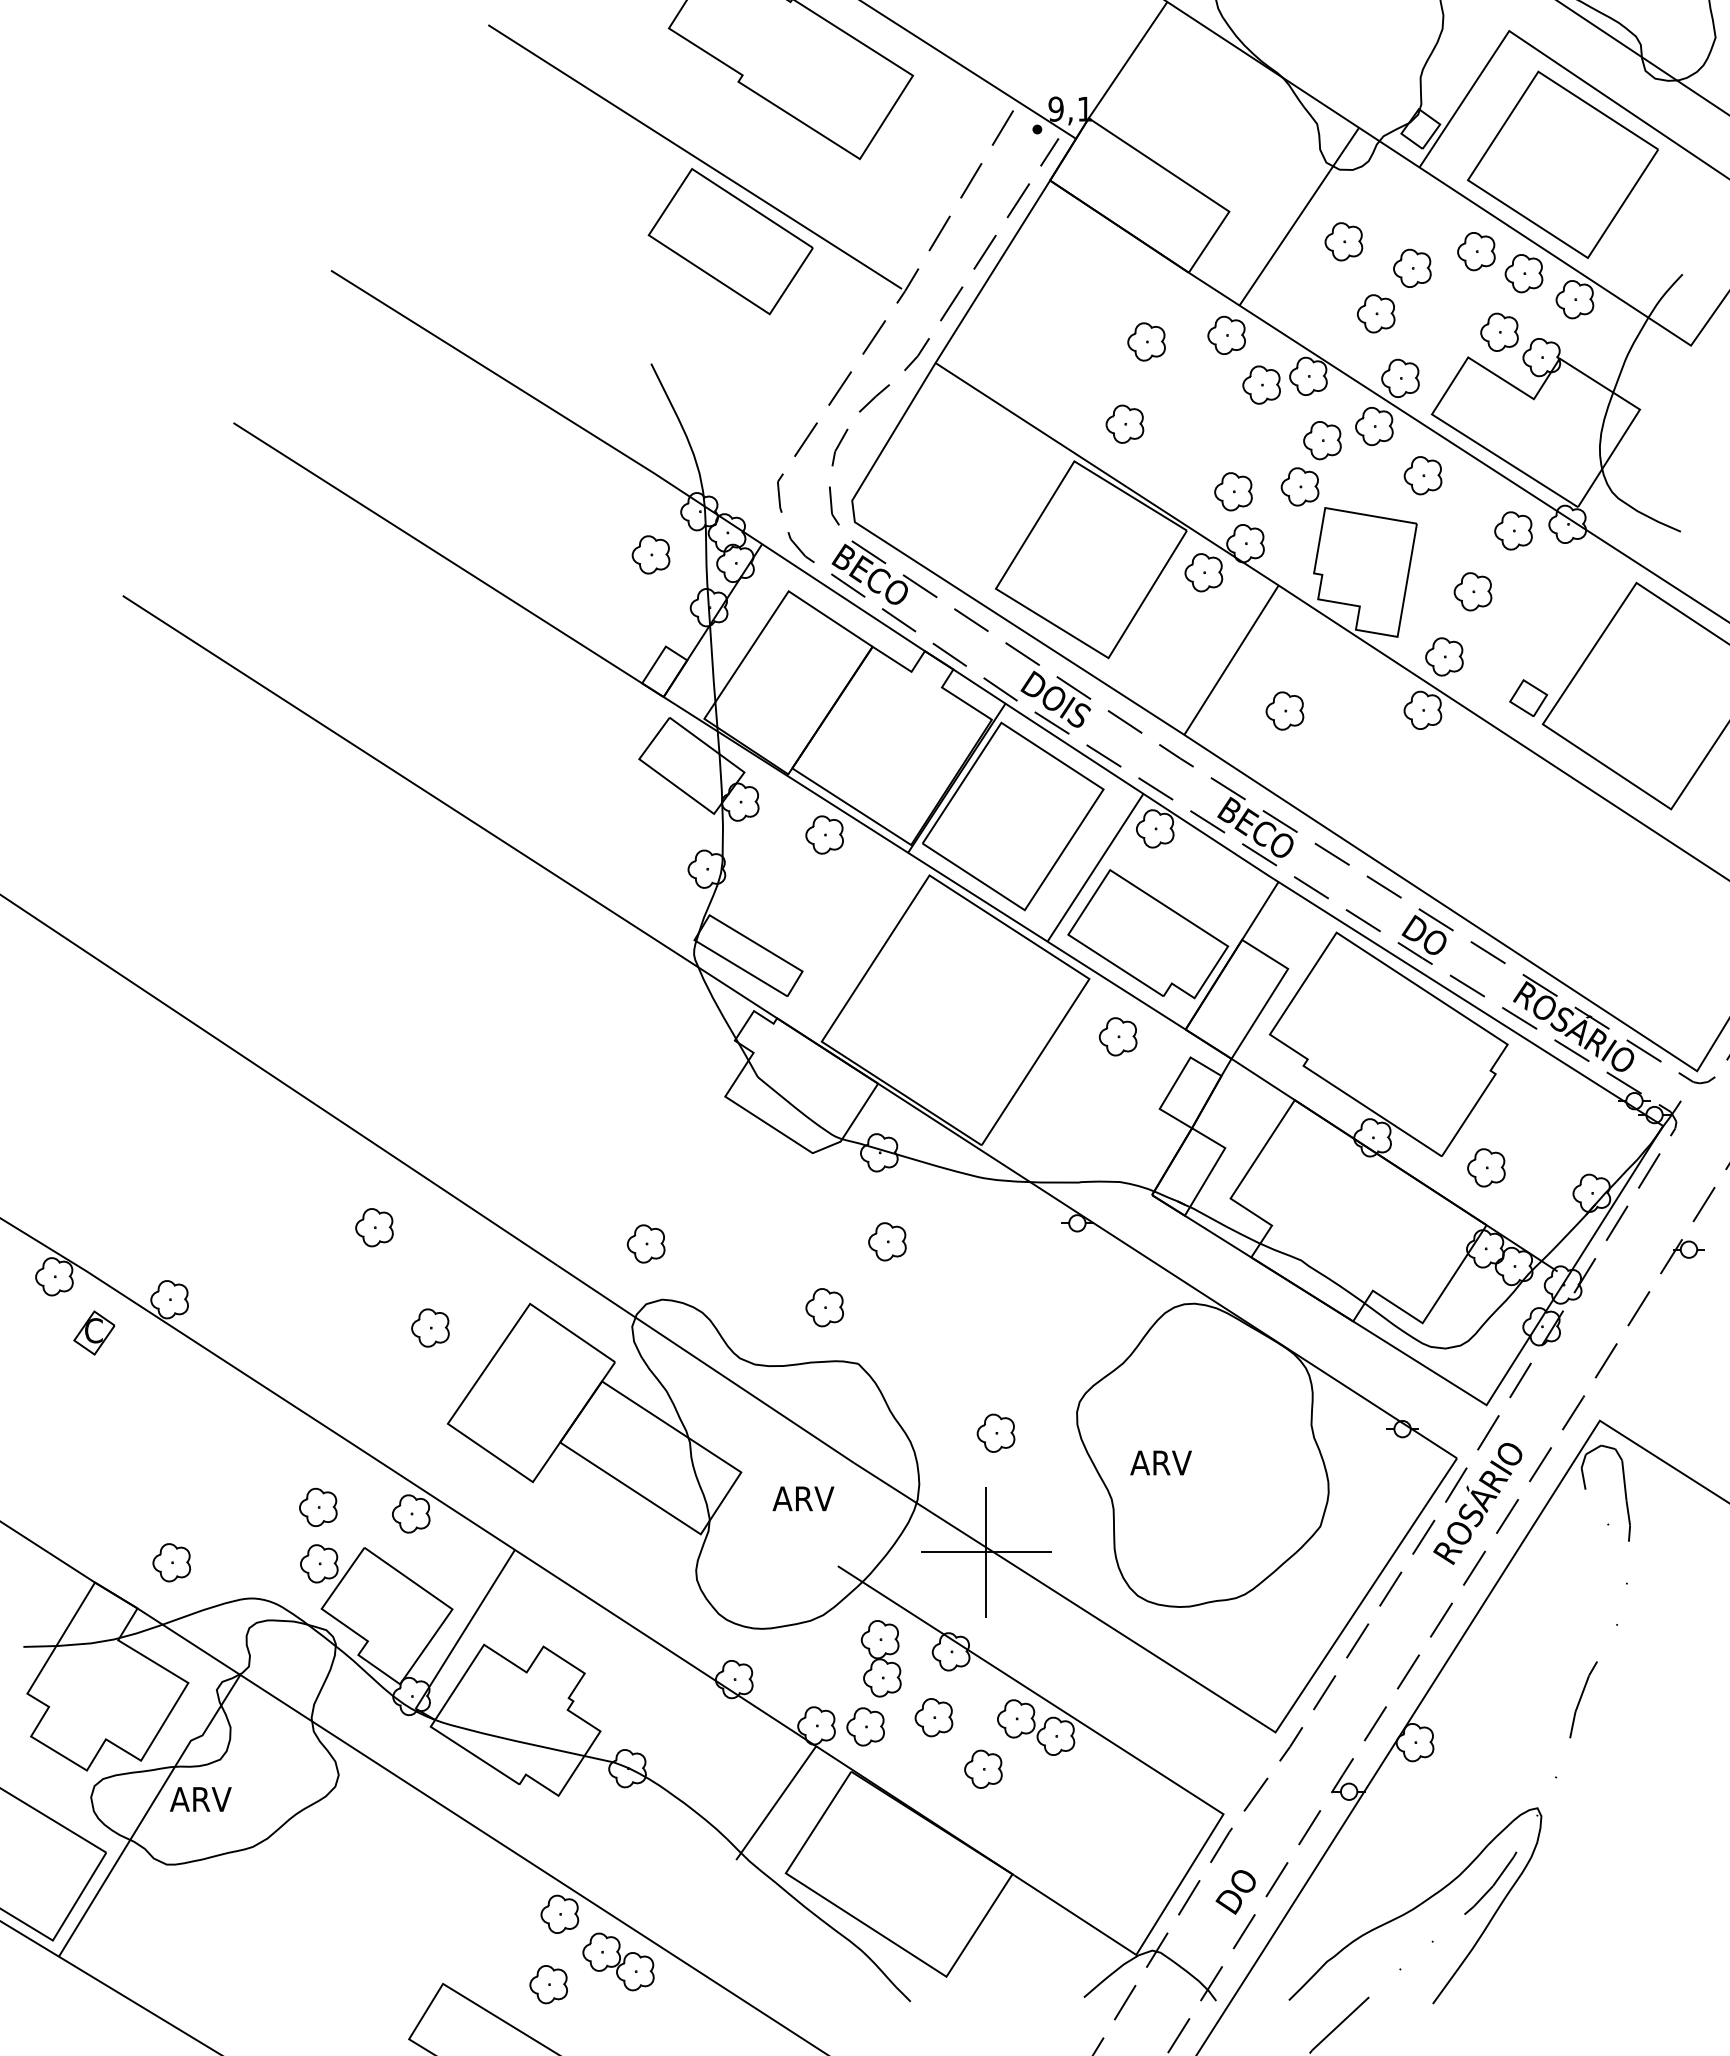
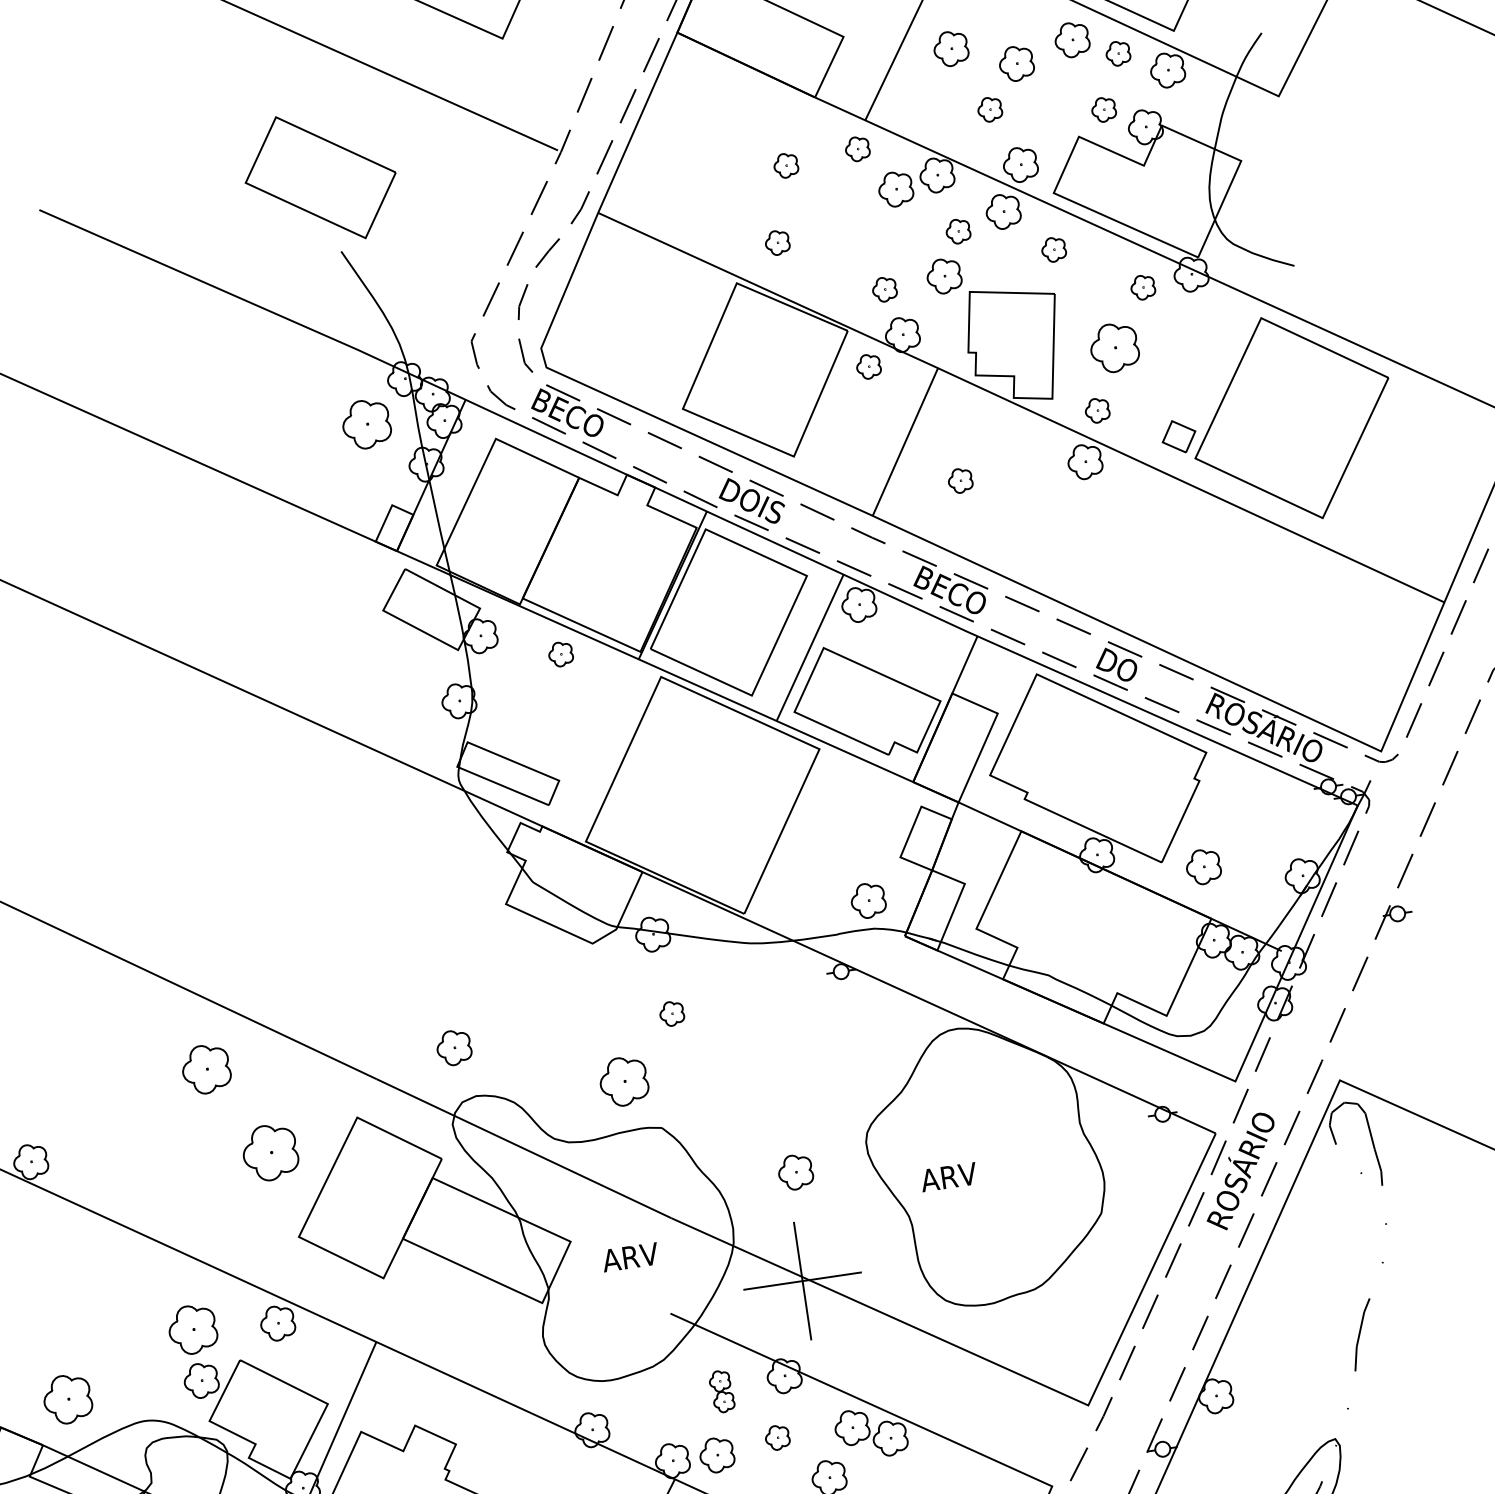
part: (730, 241) -> (320, 177), moved
part: (1523, 273) -> (1117, 53), size x0.7
part: (1376, 313) -> (990, 109), size x0.7
part: (1499, 331) -> (1103, 109), size x0.7
part: (1226, 335) -> (857, 149), size x0.7
part: (1146, 341) -> (785, 165), size x0.7
part: (1124, 423) -> (777, 242), size x0.7
part: (1322, 440) -> (958, 231), size x0.7
part: (1422, 475) -> (1053, 249), size x0.7
part: (1233, 491) -> (884, 289), size x0.7
part: (1513, 530) -> (1142, 287), size x0.7
part: (650, 554) -> (366, 424), size x1.4
part: (1203, 572) -> (868, 366), size x0.7
part: (1472, 591) -> (1114, 347), size x1.4
part: (1444, 656) -> (1097, 410), size x0.7
part: (1284, 710) -> (960, 480), size x0.7
part: (824, 834) -> (560, 653), size x0.7
part: (1117, 1036) -> (867, 900), moved
part: (374, 1227) -> (206, 1069), size x1.4
part: (887, 1241) -> (672, 1013), size x0.7
part: (824, 1307) -> (623, 1081), size x1.4
part: (430, 1327) -> (270, 1152), size x1.6
part: (318, 1507) -> (193, 1329), size x1.4
part: (171, 1562) -> (67, 1399), size x1.4
part: (880, 1658) -> (721, 1391), size x0.6
part: (933, 1717) -> (777, 1437), size x0.7

